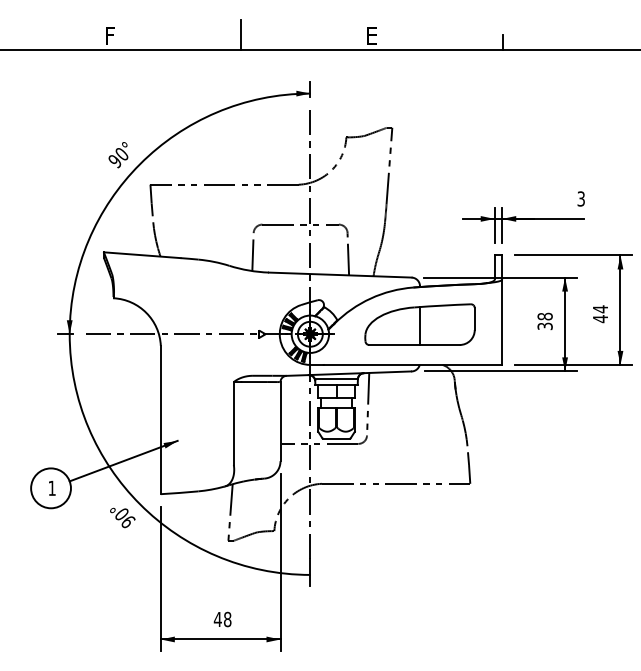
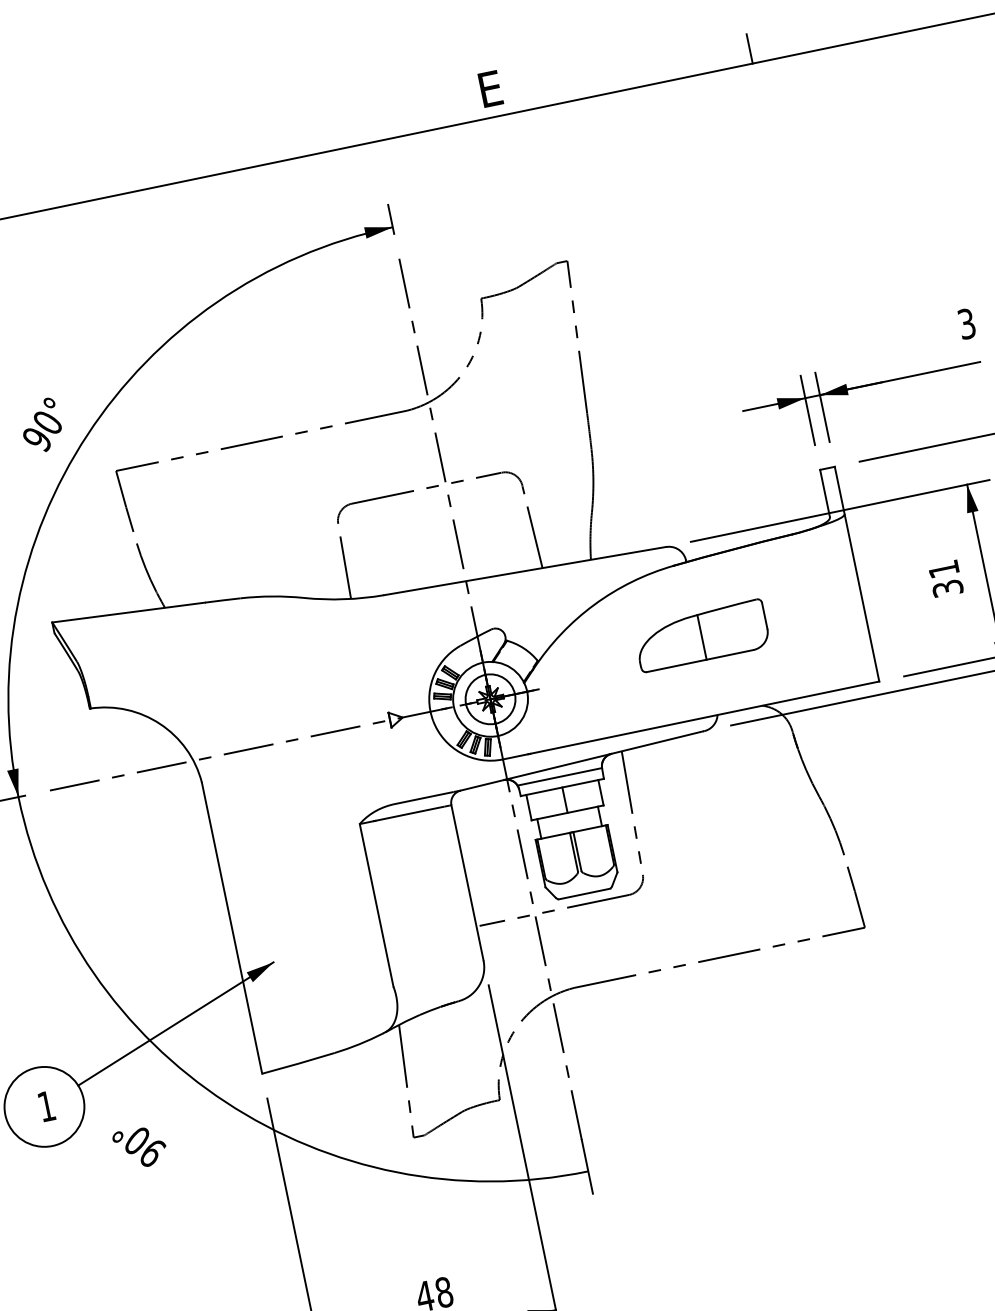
line: (241, 35) -> (234, 141), removed
text: (544, 316) -> (942, 569), 38 -> 31
part: (419, 324) -> (700, 635), size x0.6
text: (122, 517) -> (139, 1146), moved

